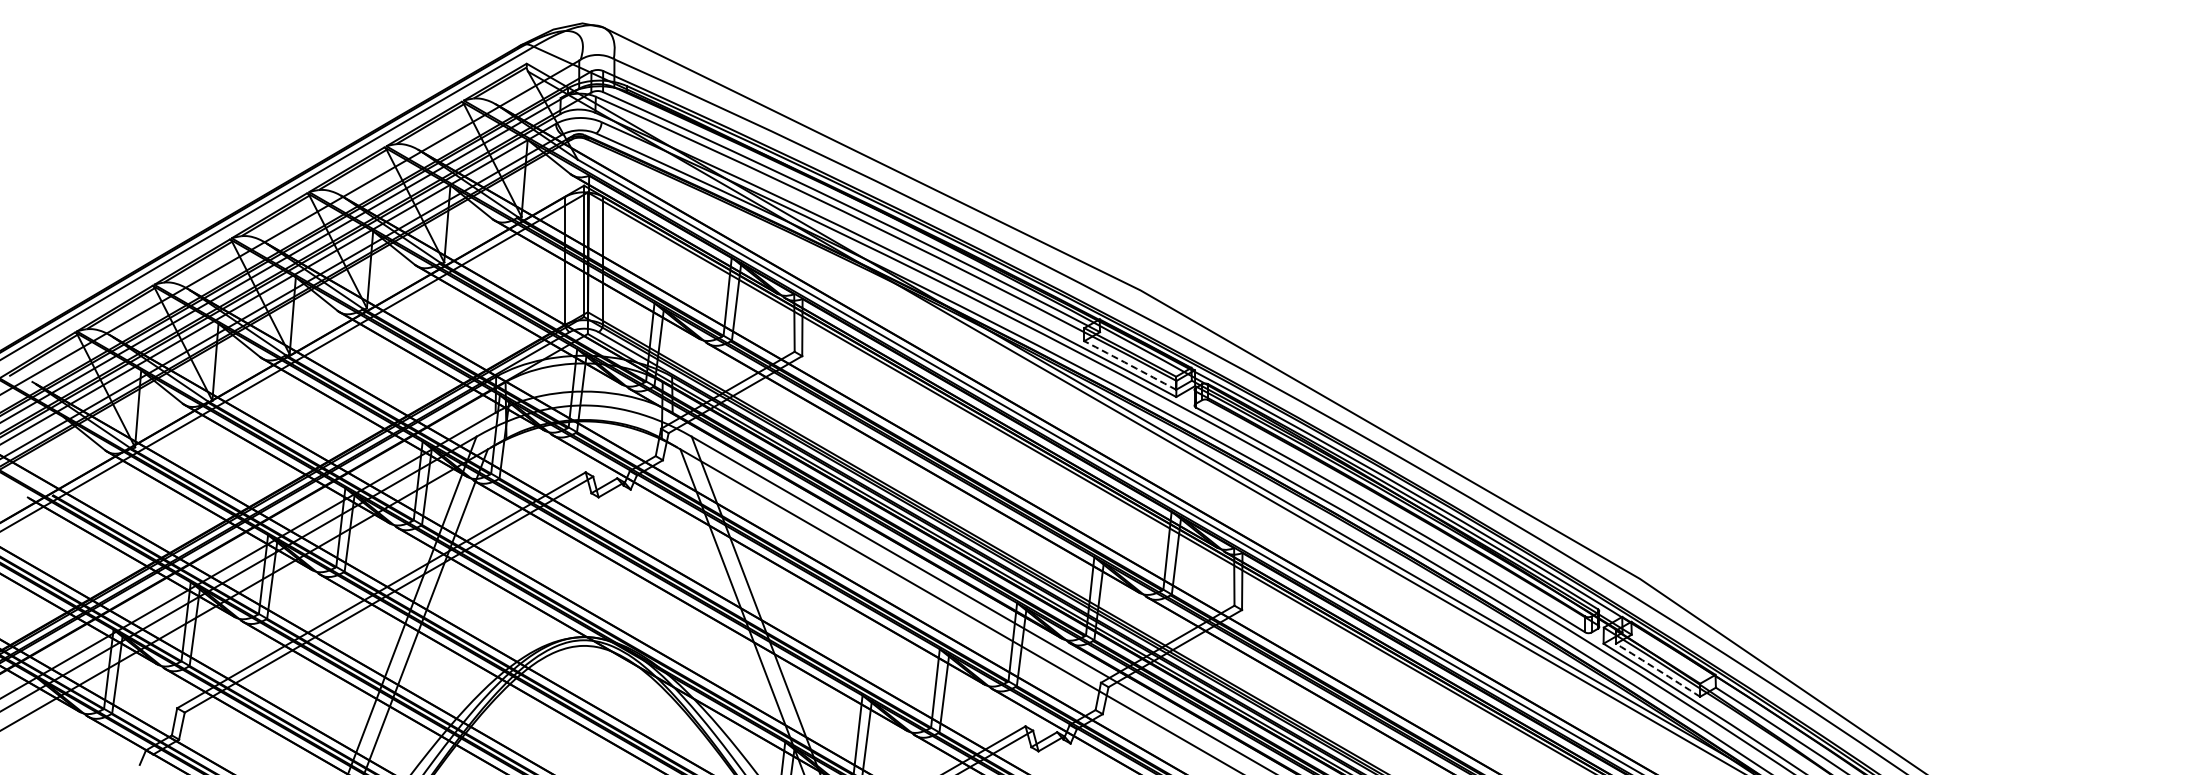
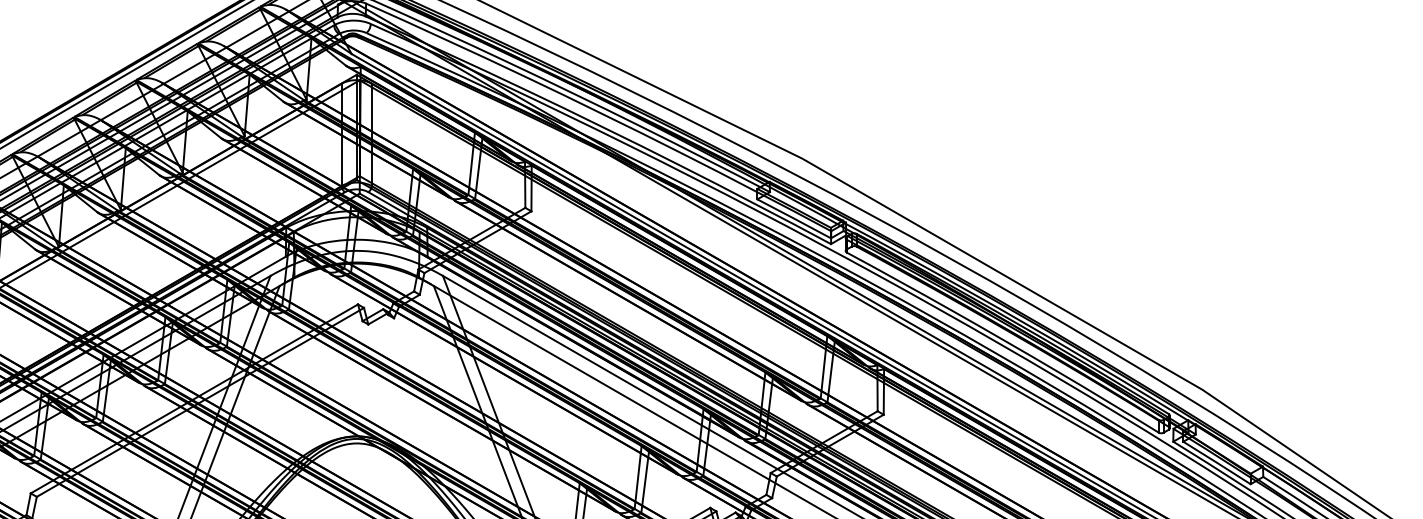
arc: (1130, 365) -> (794, 218), dashed -> solid
arc: (1658, 670) -> (1217, 463), dashed -> solid

